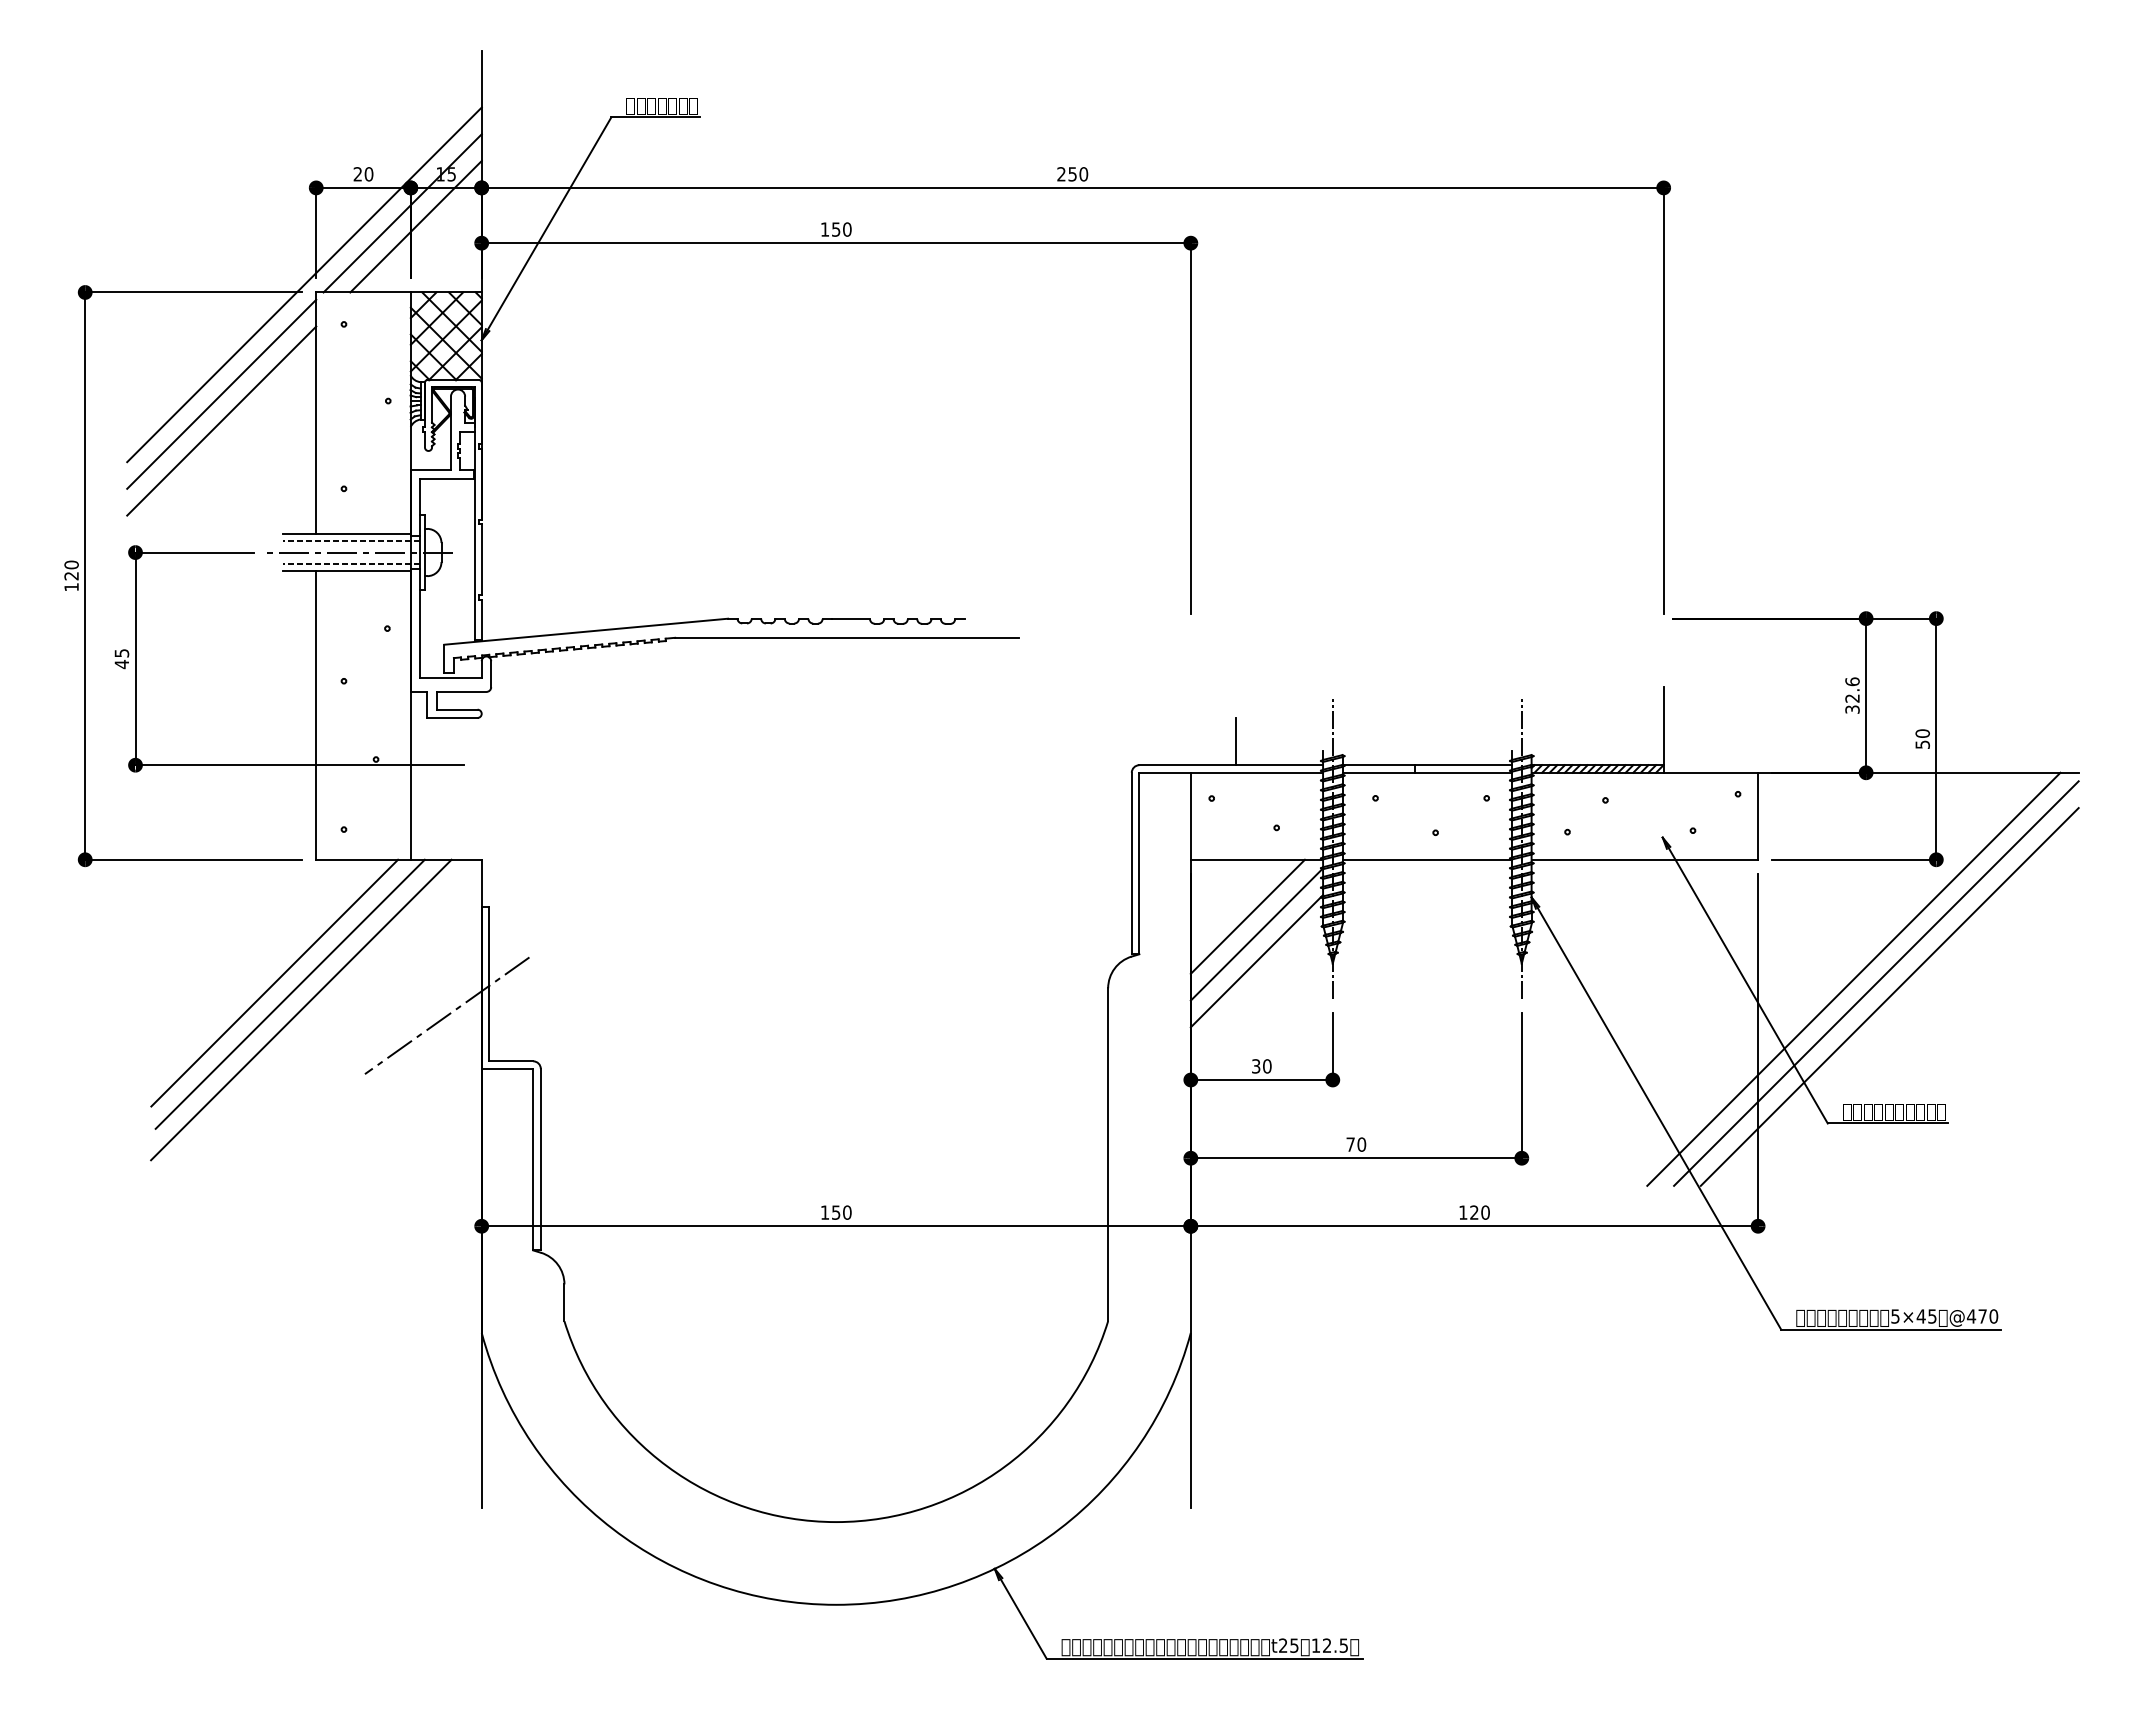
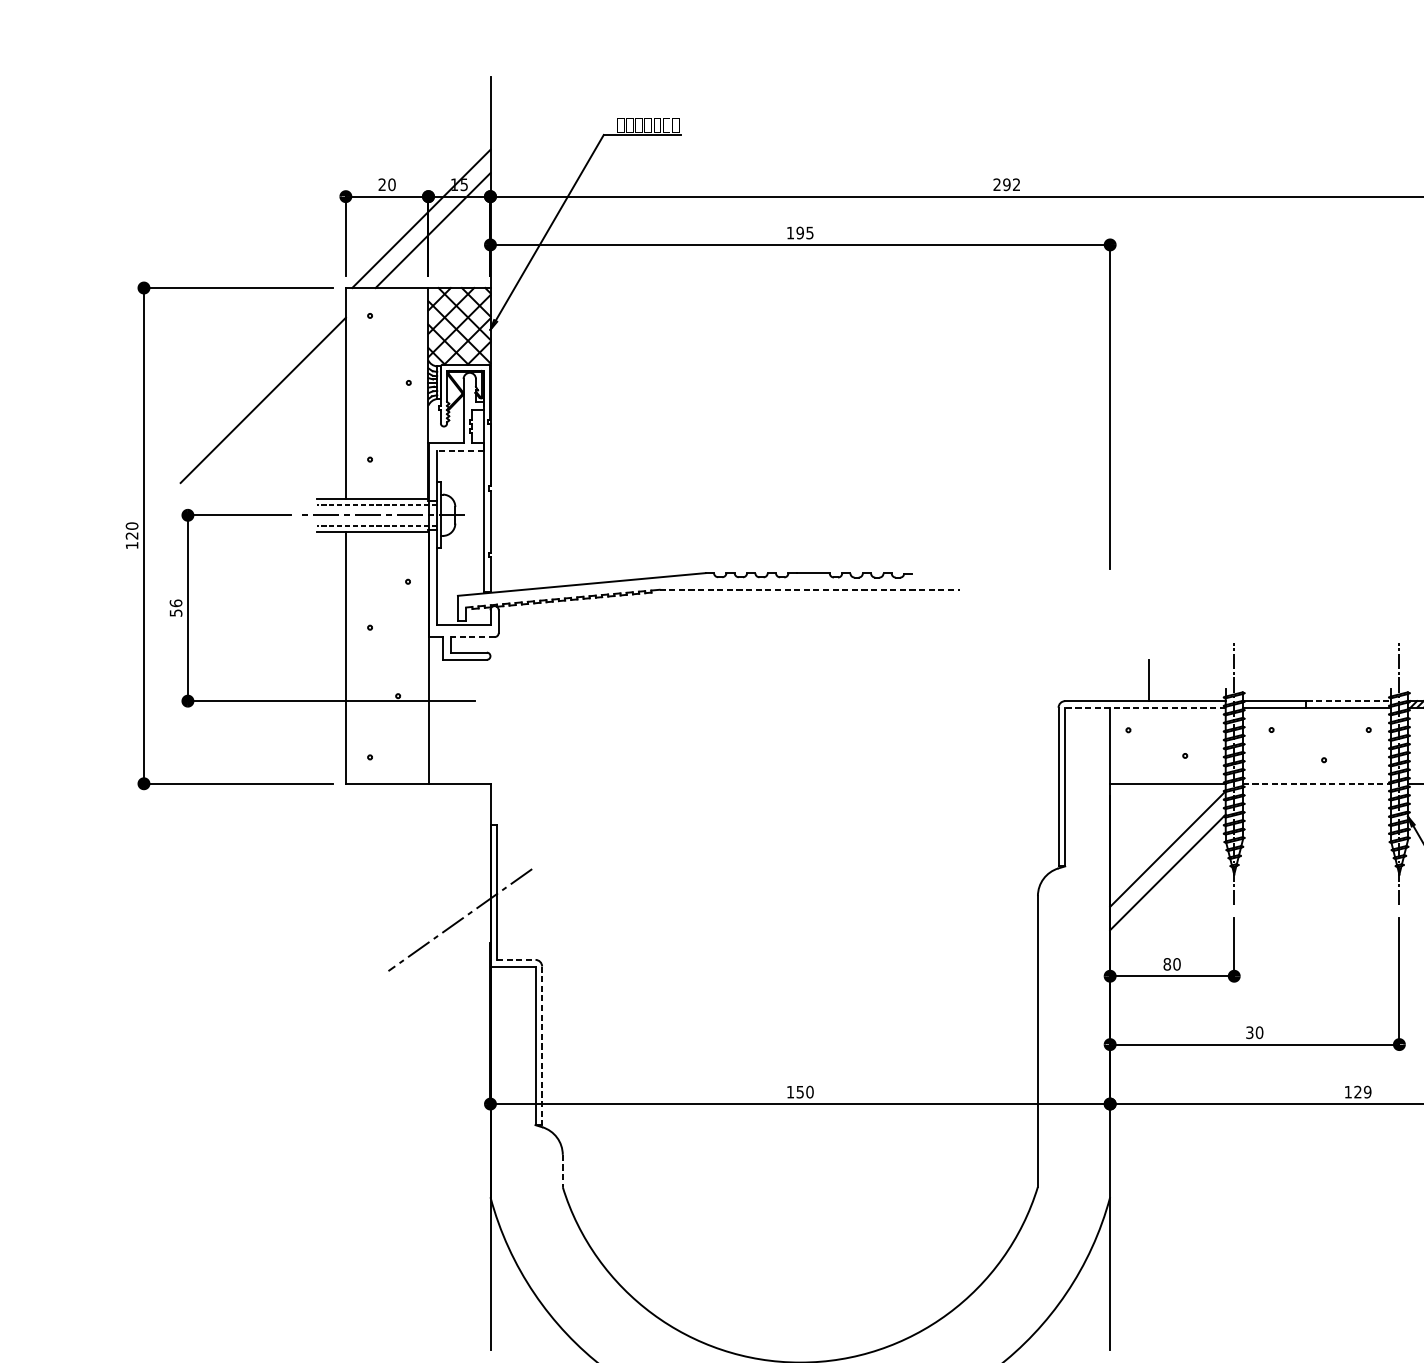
text: (1078, 174) -> (1012, 184), 250 -> 292
text: (841, 229) -> (804, 232), 150 -> 195
line: (304, 284) -> (335, 281), removed
line: (221, 393) -> (263, 376), removed
line: (447, 479) -> (460, 451), solid -> dashed
line: (846, 637) -> (809, 589), solid -> dashed
text: (121, 658) -> (175, 607), 45 -> 56
line: (461, 691) -> (472, 636), solid -> dashed
line: (1464, 765) -> (1349, 701), solid -> dashed
line: (1231, 772) -> (1145, 707), solid -> dashed
line: (1427, 859) -> (1316, 783), solid -> dashed
line: (1247, 916) -> (1159, 833), removed
line: (274, 982) -> (309, 891), removed
line: (289, 993) -> (322, 900), removed
line: (301, 1009) -> (332, 914), removed
line: (511, 1061) -> (516, 960), solid -> dashed
text: (1255, 1066) -> (1166, 964), 30 -> 80
text: (1350, 1144) -> (1249, 1032), 70 -> 30
line: (540, 1159) -> (541, 1045), solid -> dashed
text: (1485, 1212) -> (1367, 1092), 120 -> 129
line: (564, 1303) -> (562, 1171), solid -> dashed

